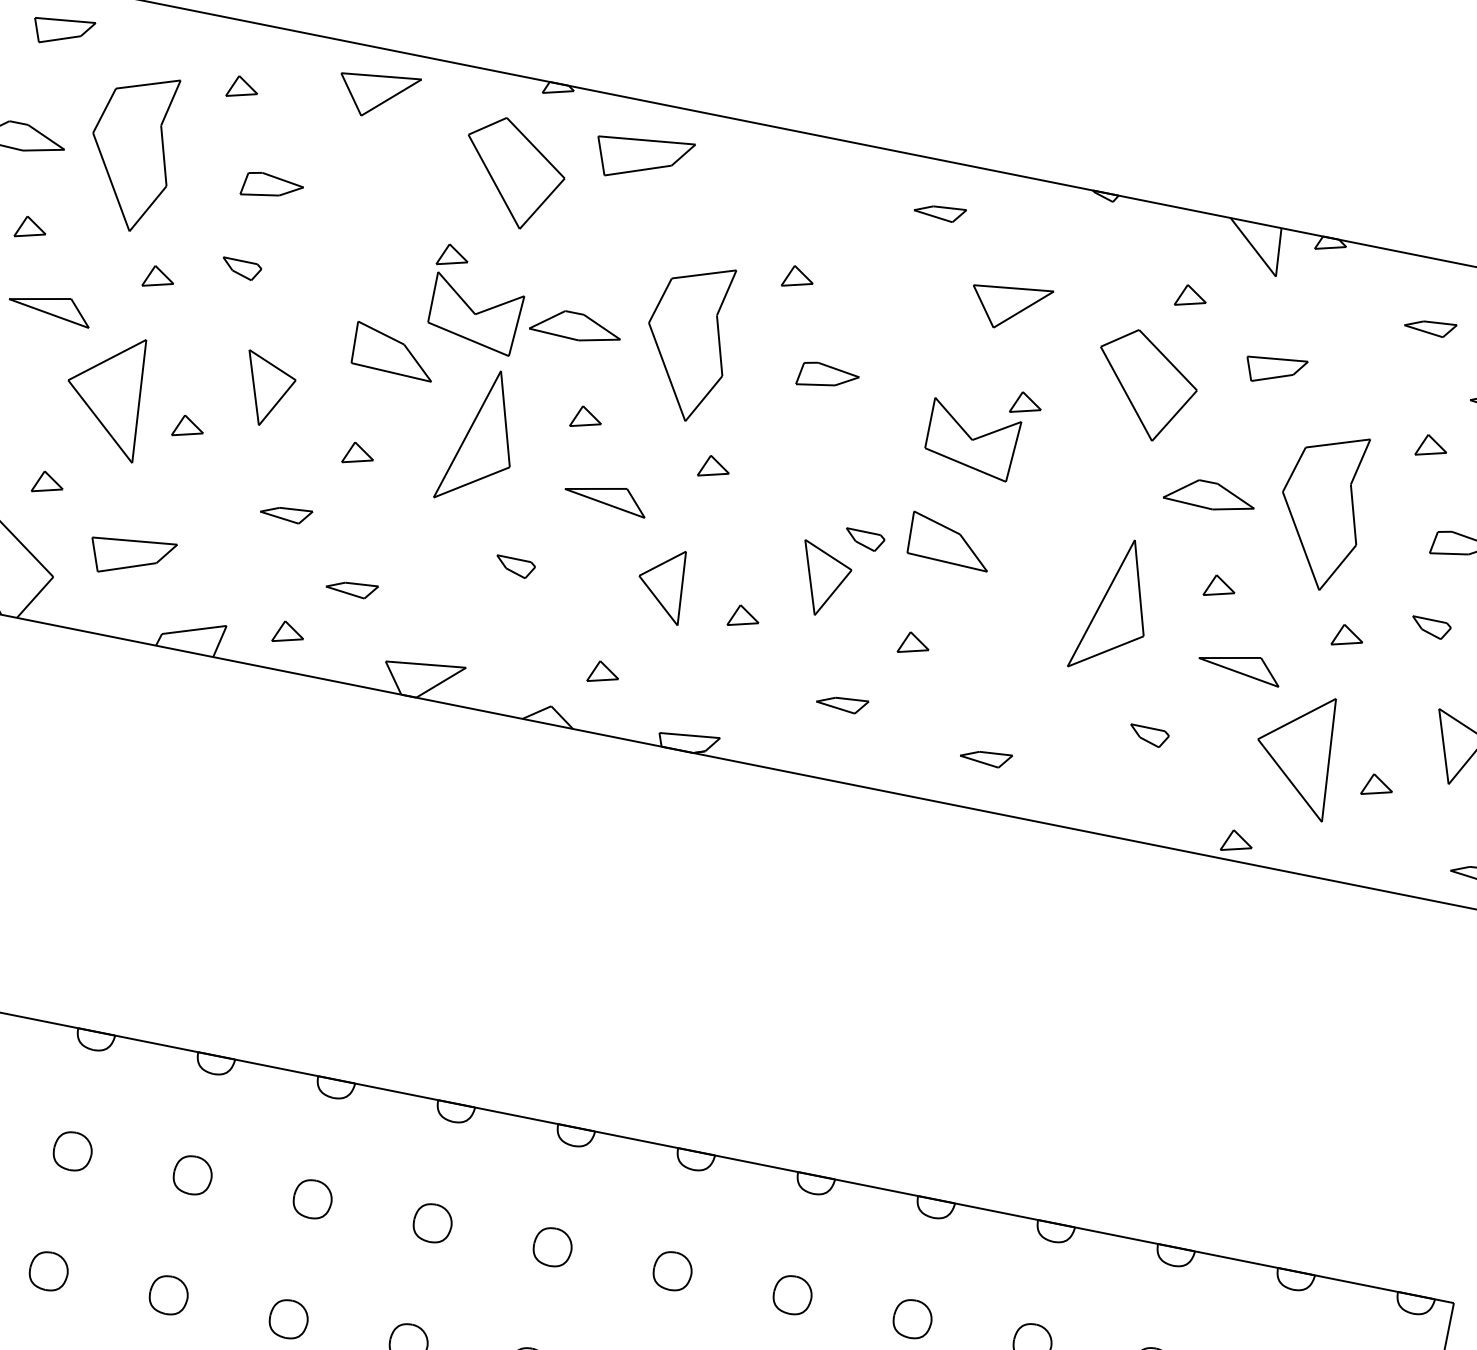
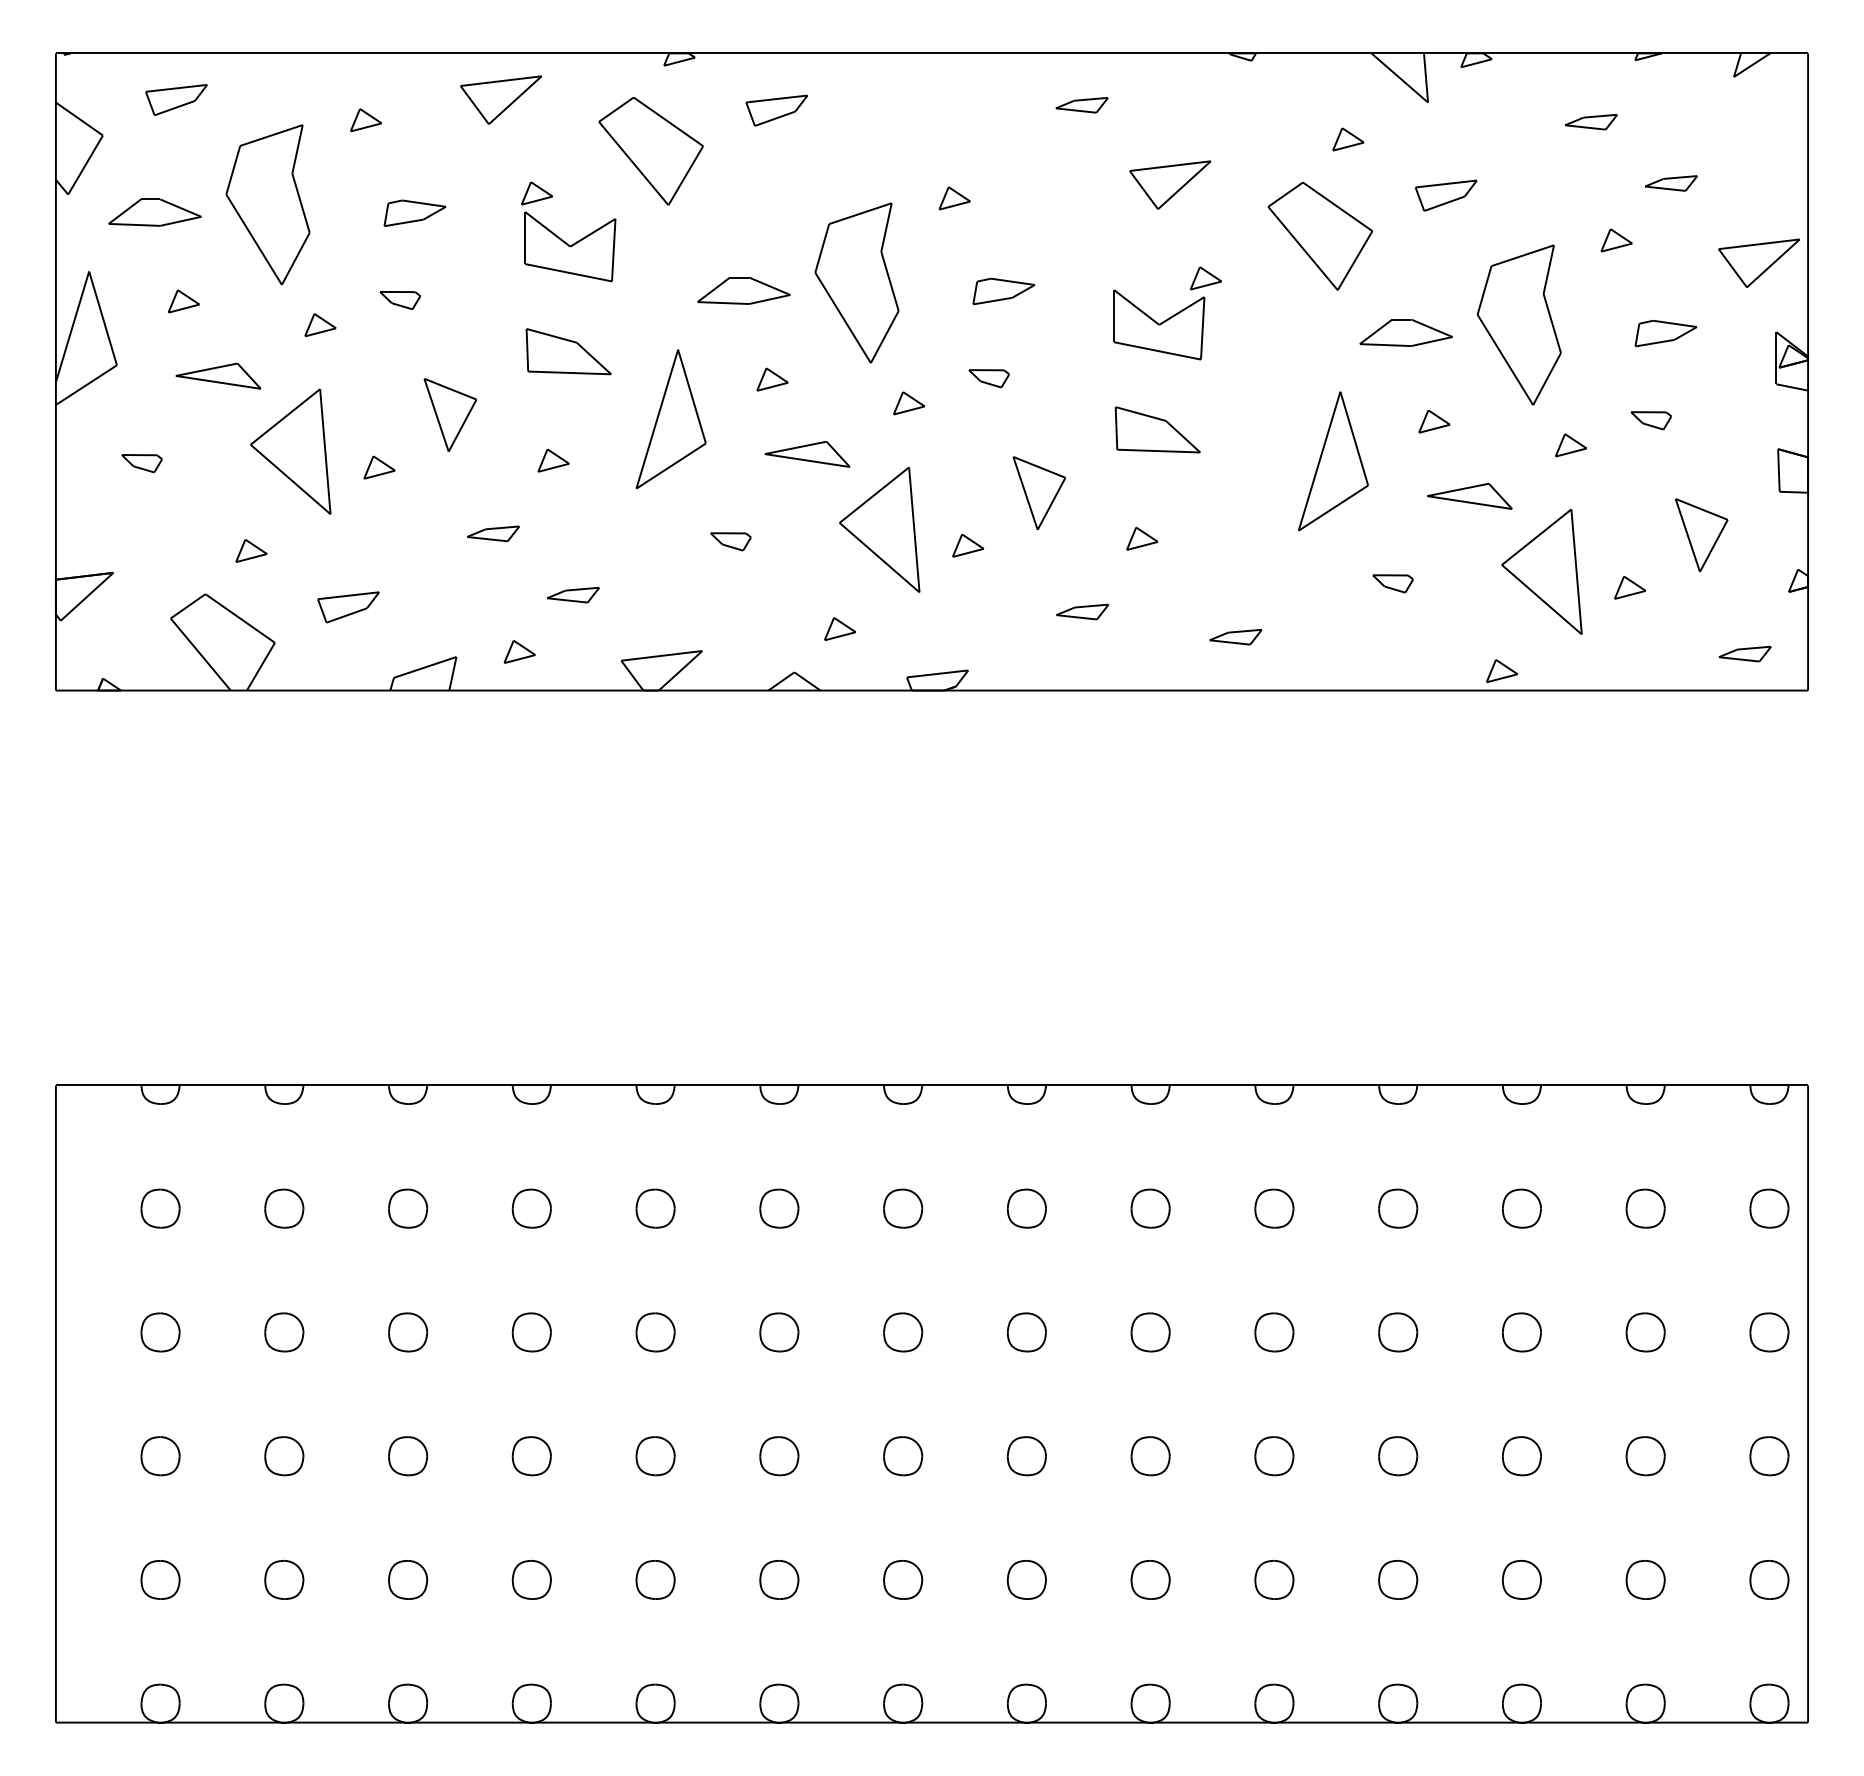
part: (642, 158) -> (776, 110), size x0.62
part: (468, 304) -> (561, 238), moved
part: (863, 540) -> (988, 378), moved
part: (131, 557) -> (348, 607), size x0.71
part: (661, 584) -> (879, 529), size x1.67

